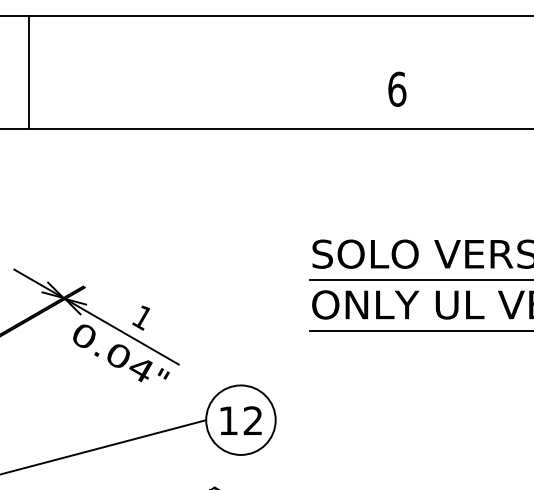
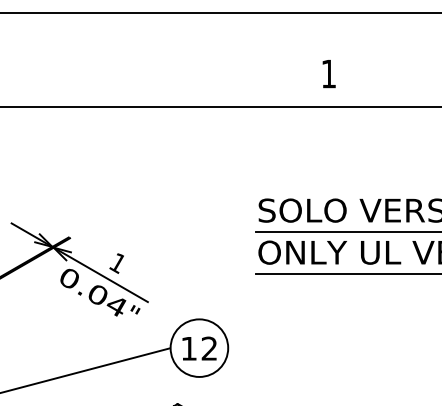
line: (28, 72) -> (23, 60), removed
text: (397, 88) -> (329, 73), 6 -> 1

